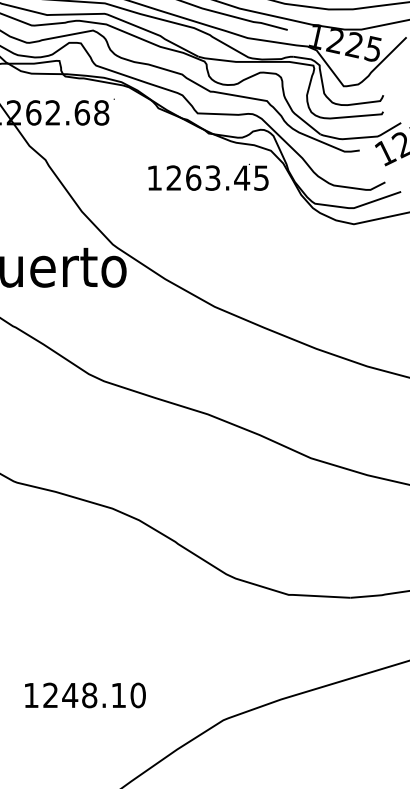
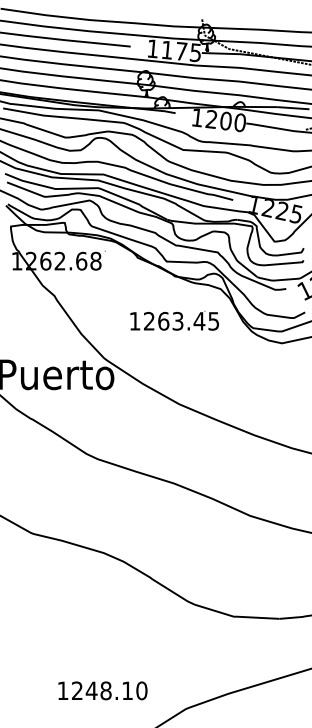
text: (208, 177) -> (174, 320), moved
text: (84, 694) -> (102, 690), moved

